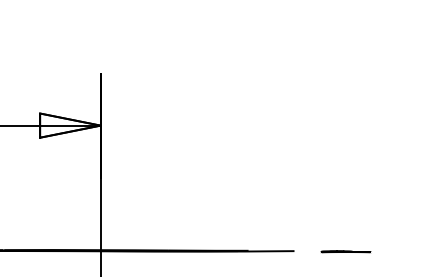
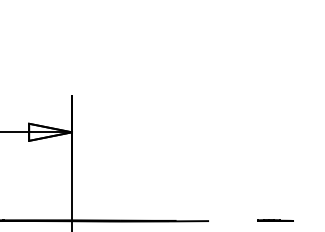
line: (345, 251) -> (275, 220), moved

